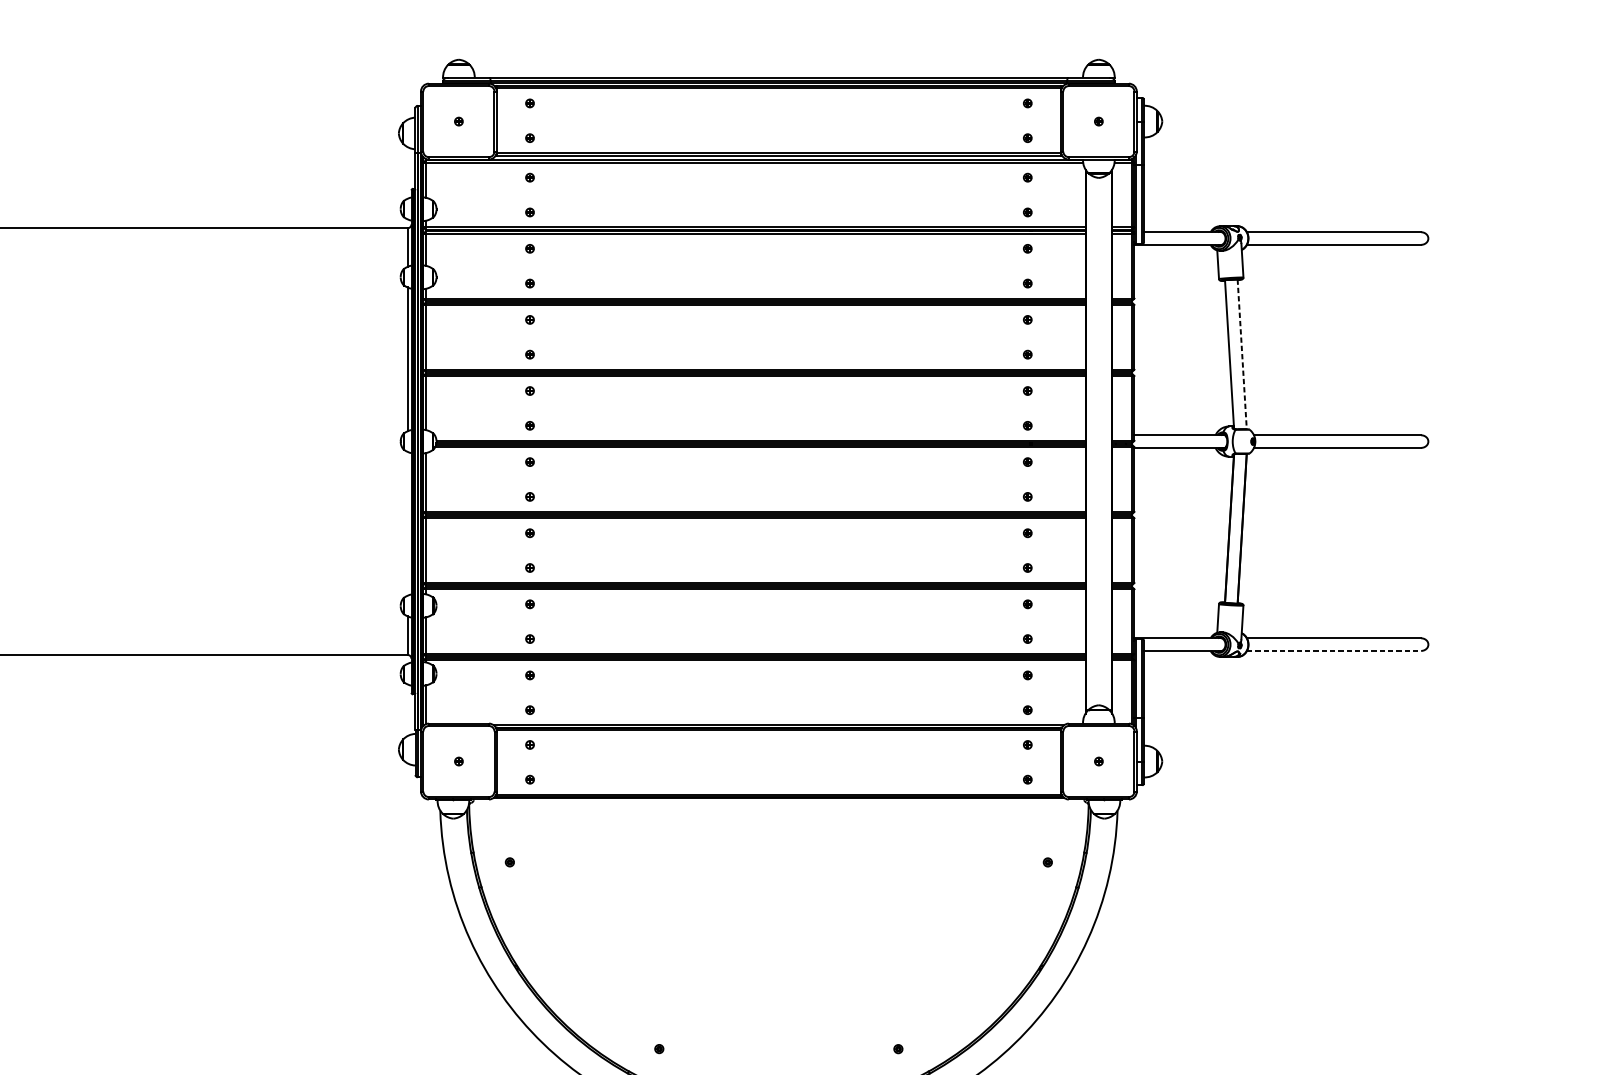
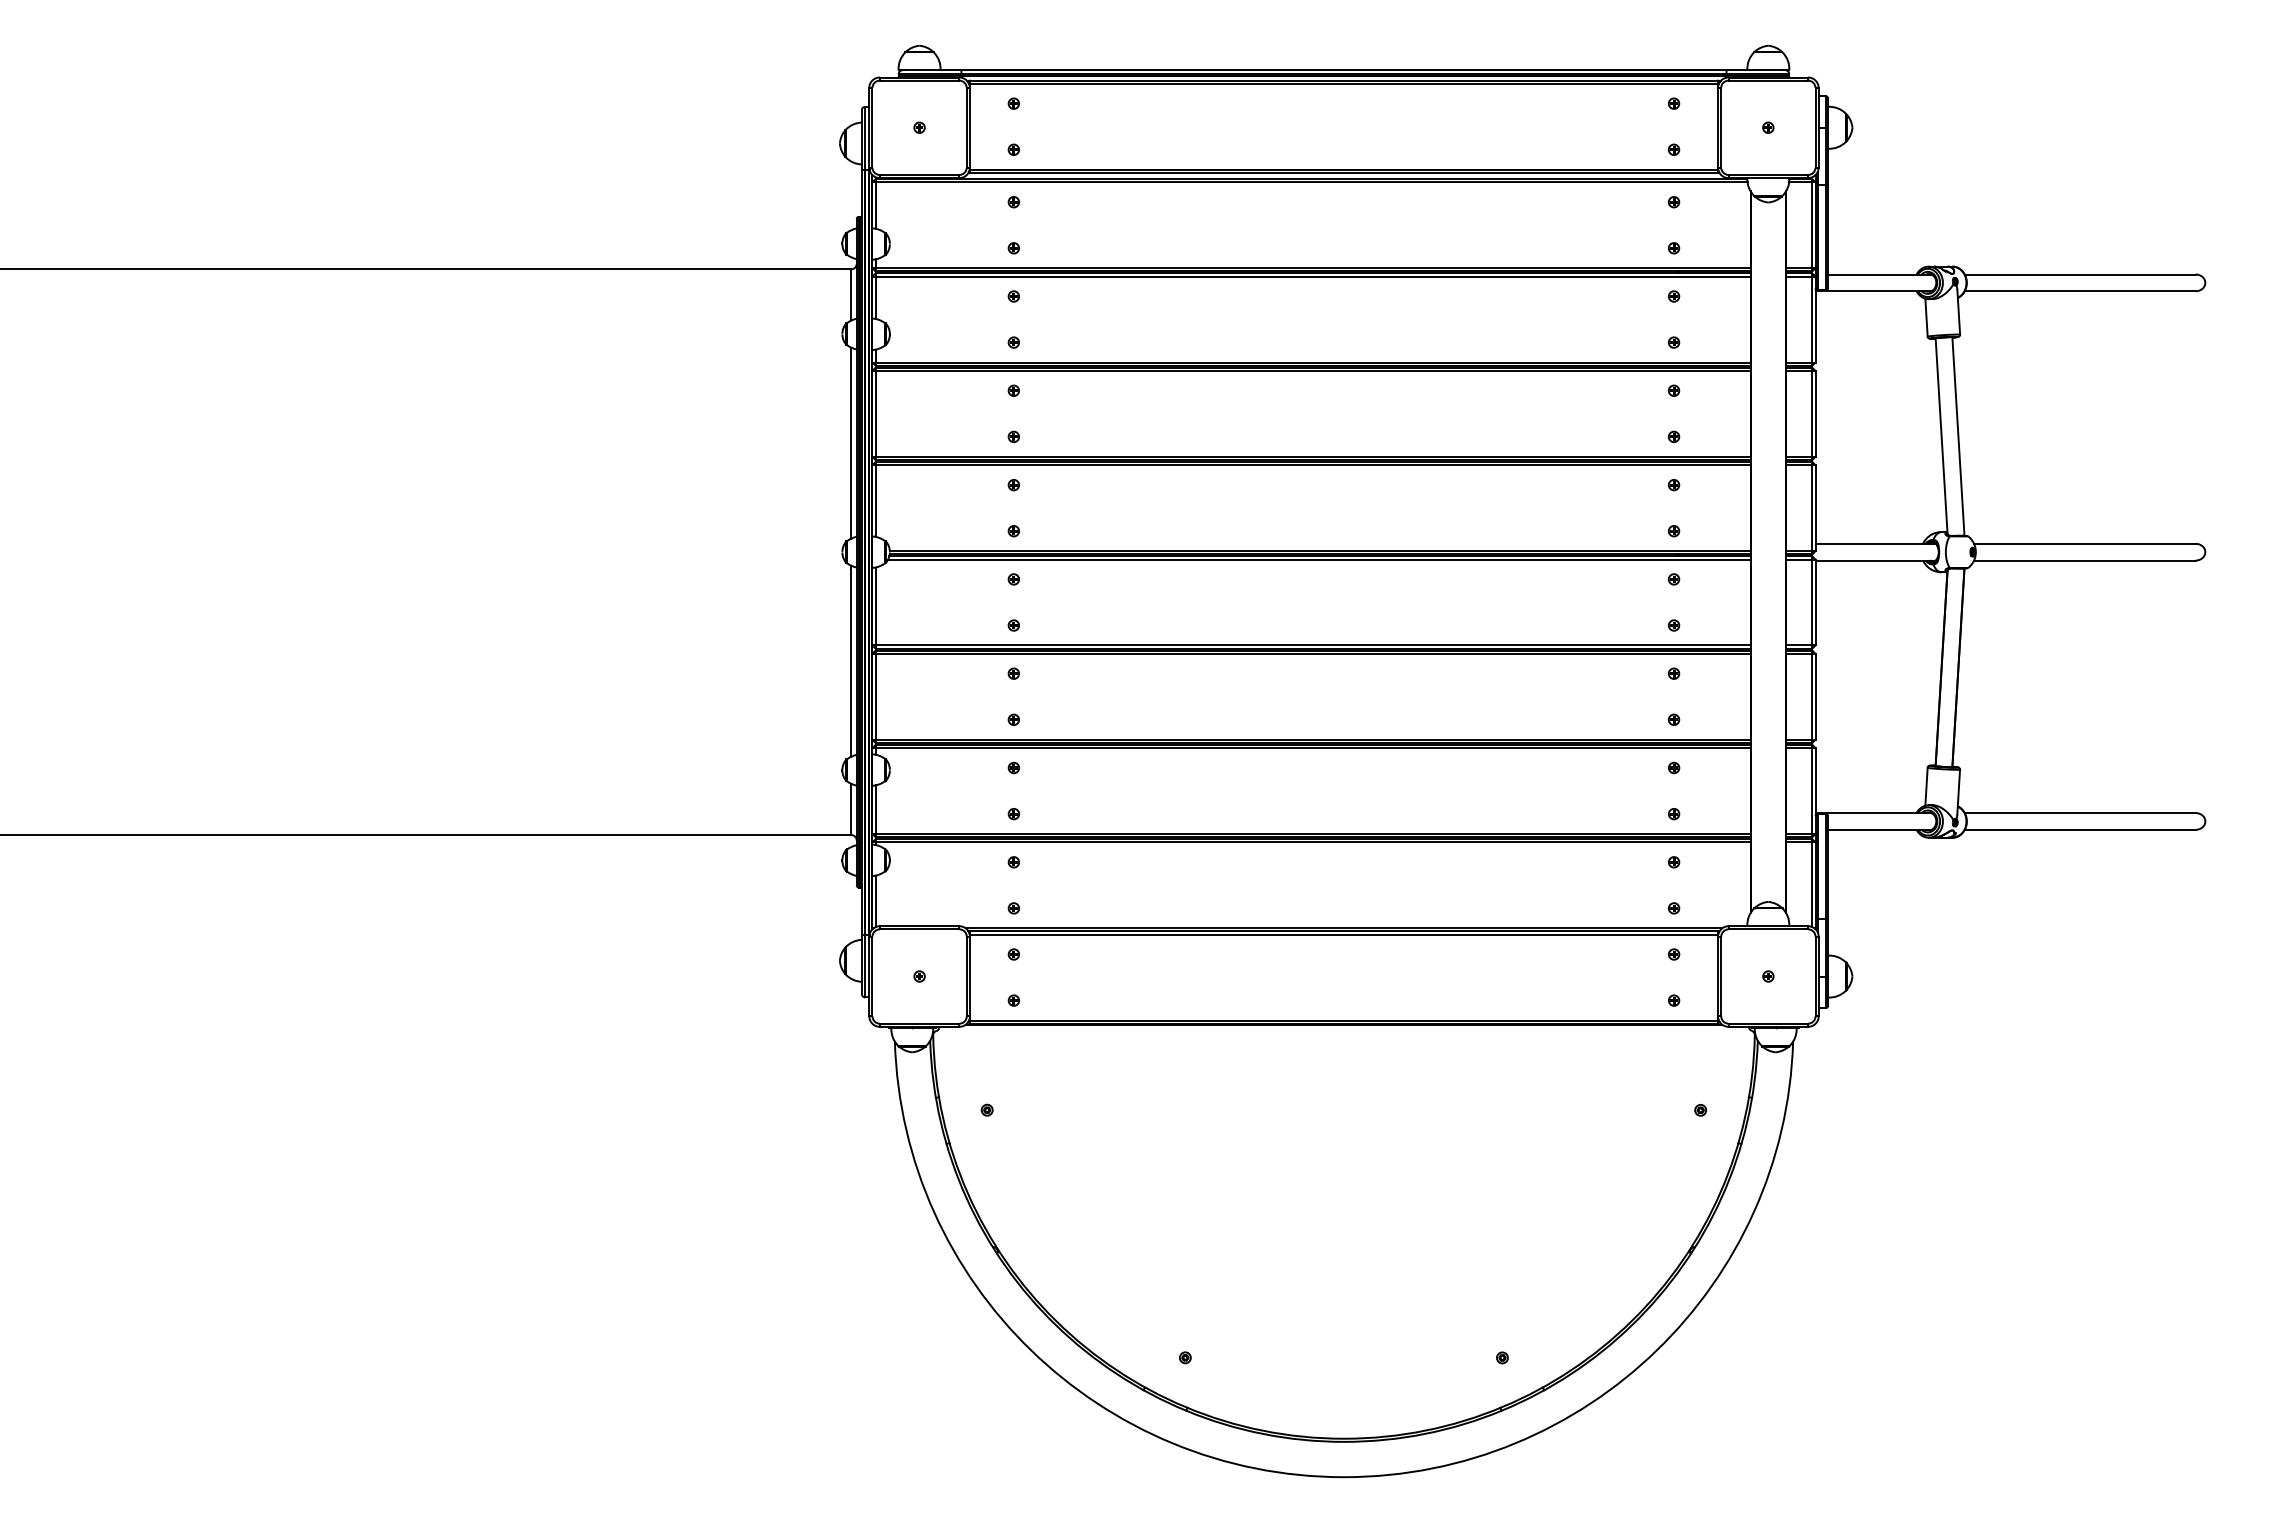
line: (1242, 354) -> (1958, 436), dashed -> solid
line: (407, 523) -> (851, 660), added
line: (1334, 650) -> (2080, 829), dashed -> solid

